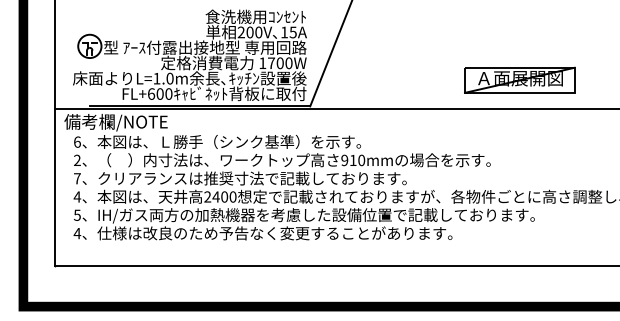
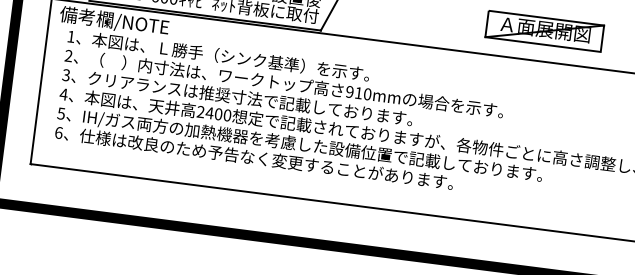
text: (77, 141) -> (71, 36), 6 -> 1
text: (77, 178) -> (66, 75), 7 -> 3
text: (77, 233) -> (58, 132), 4 -> 6

